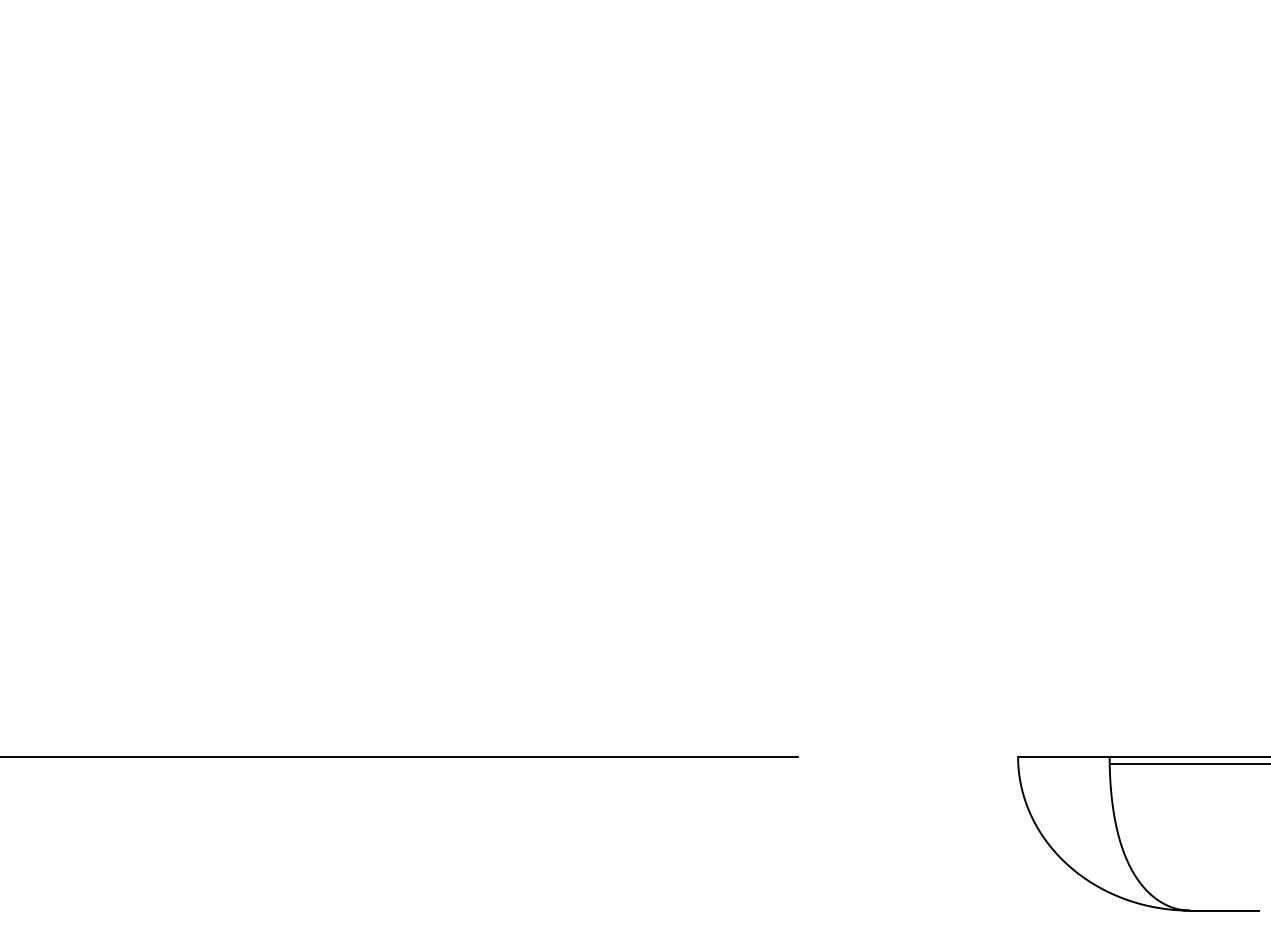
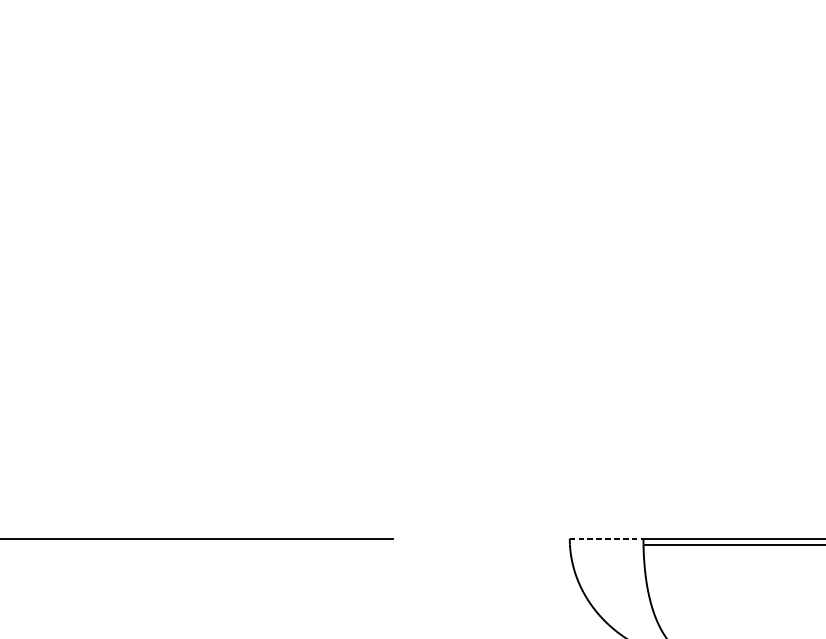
line: (1063, 756) -> (606, 538), solid -> dashed

